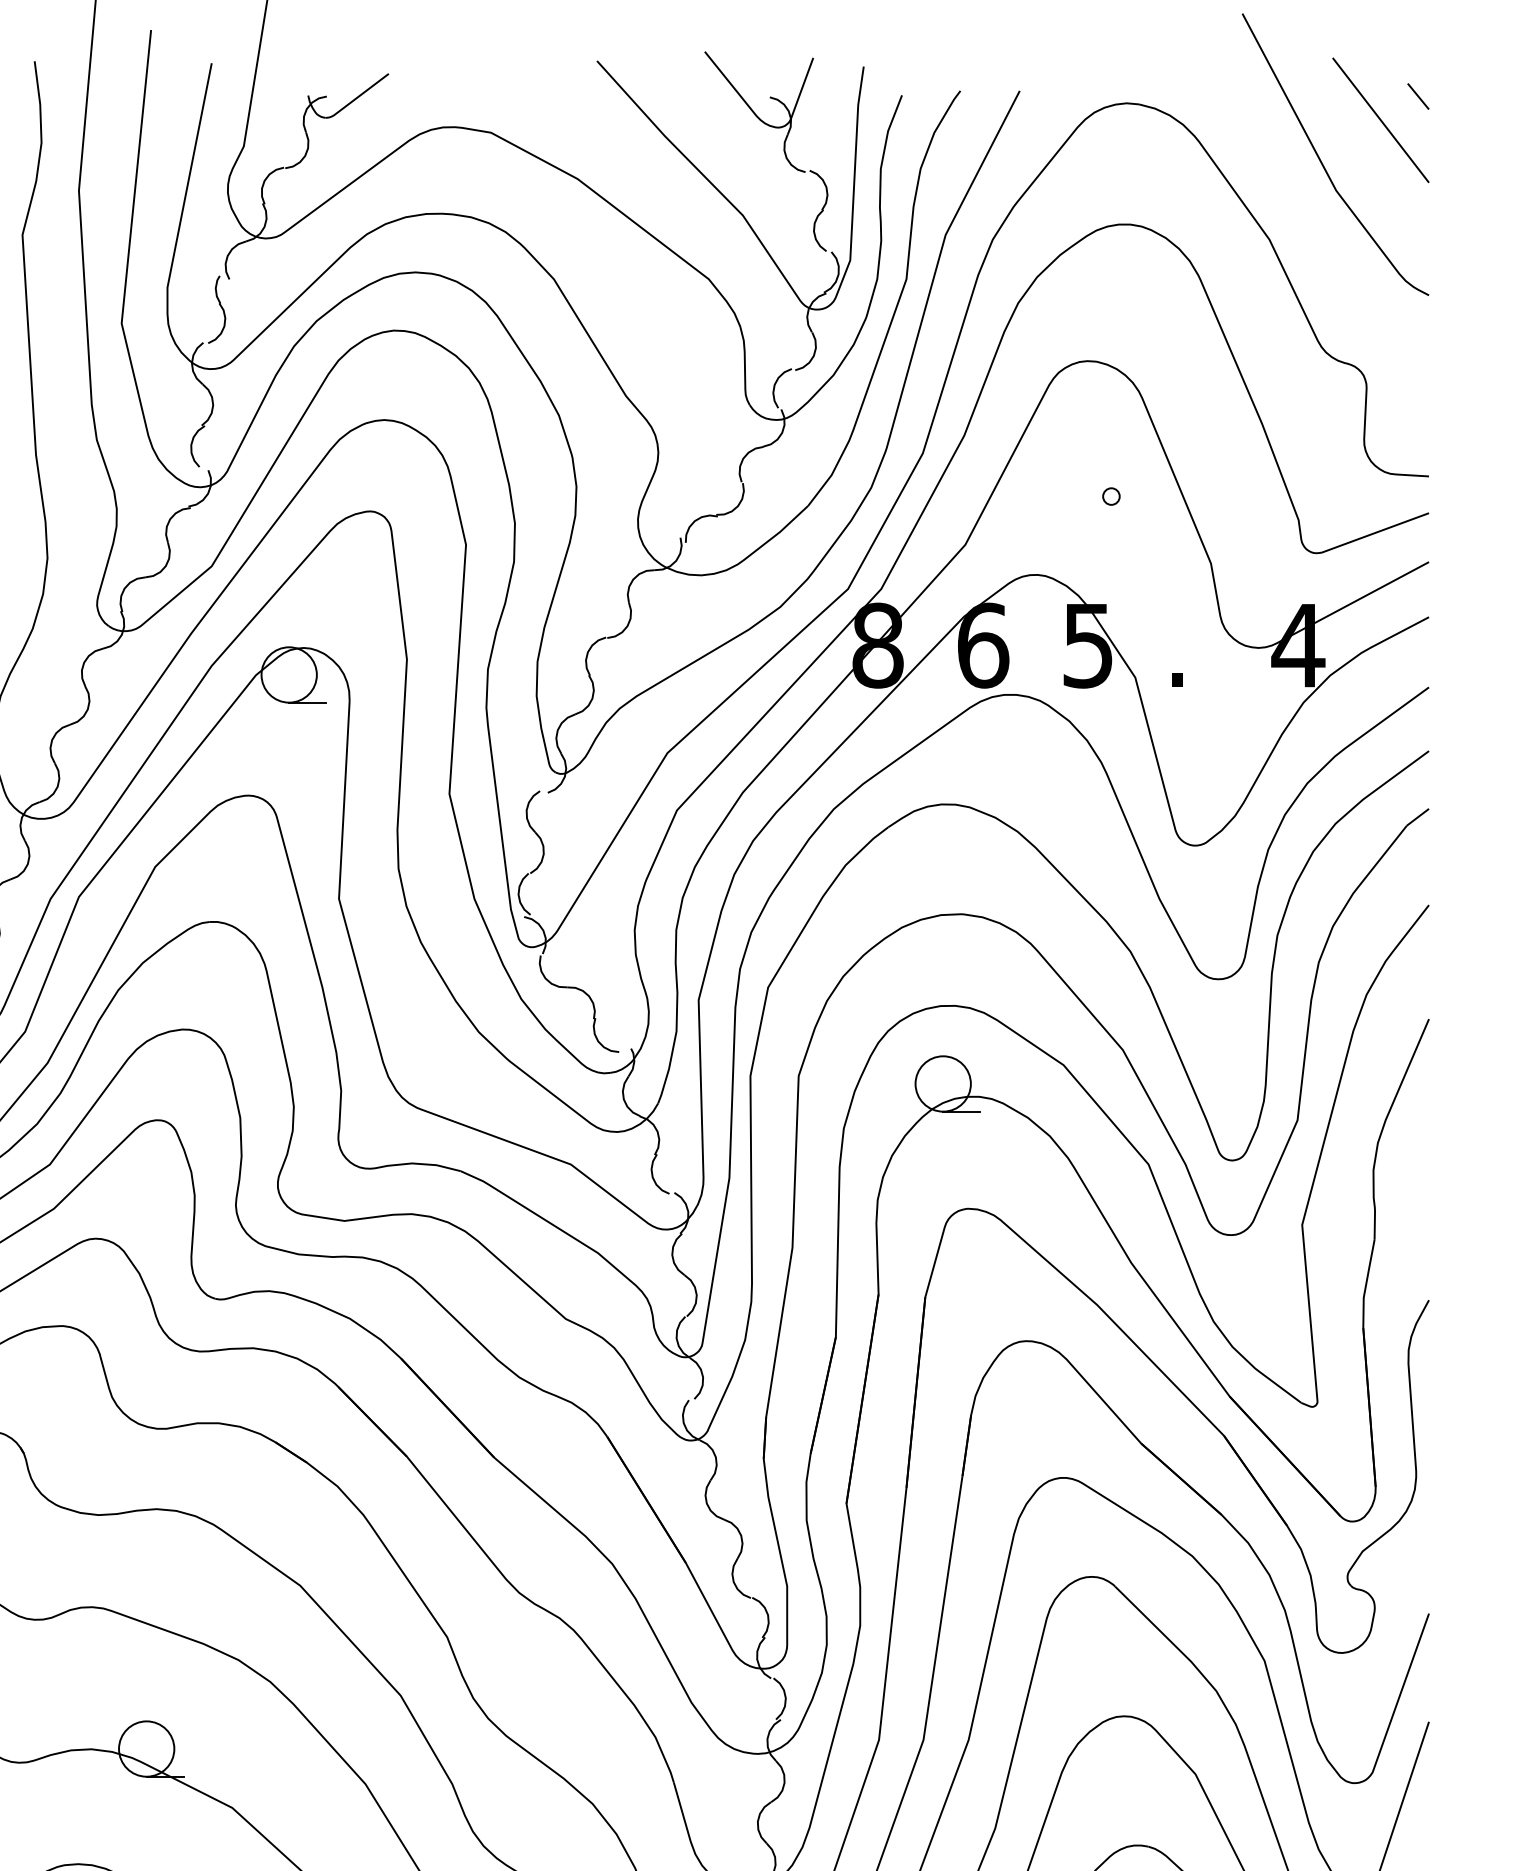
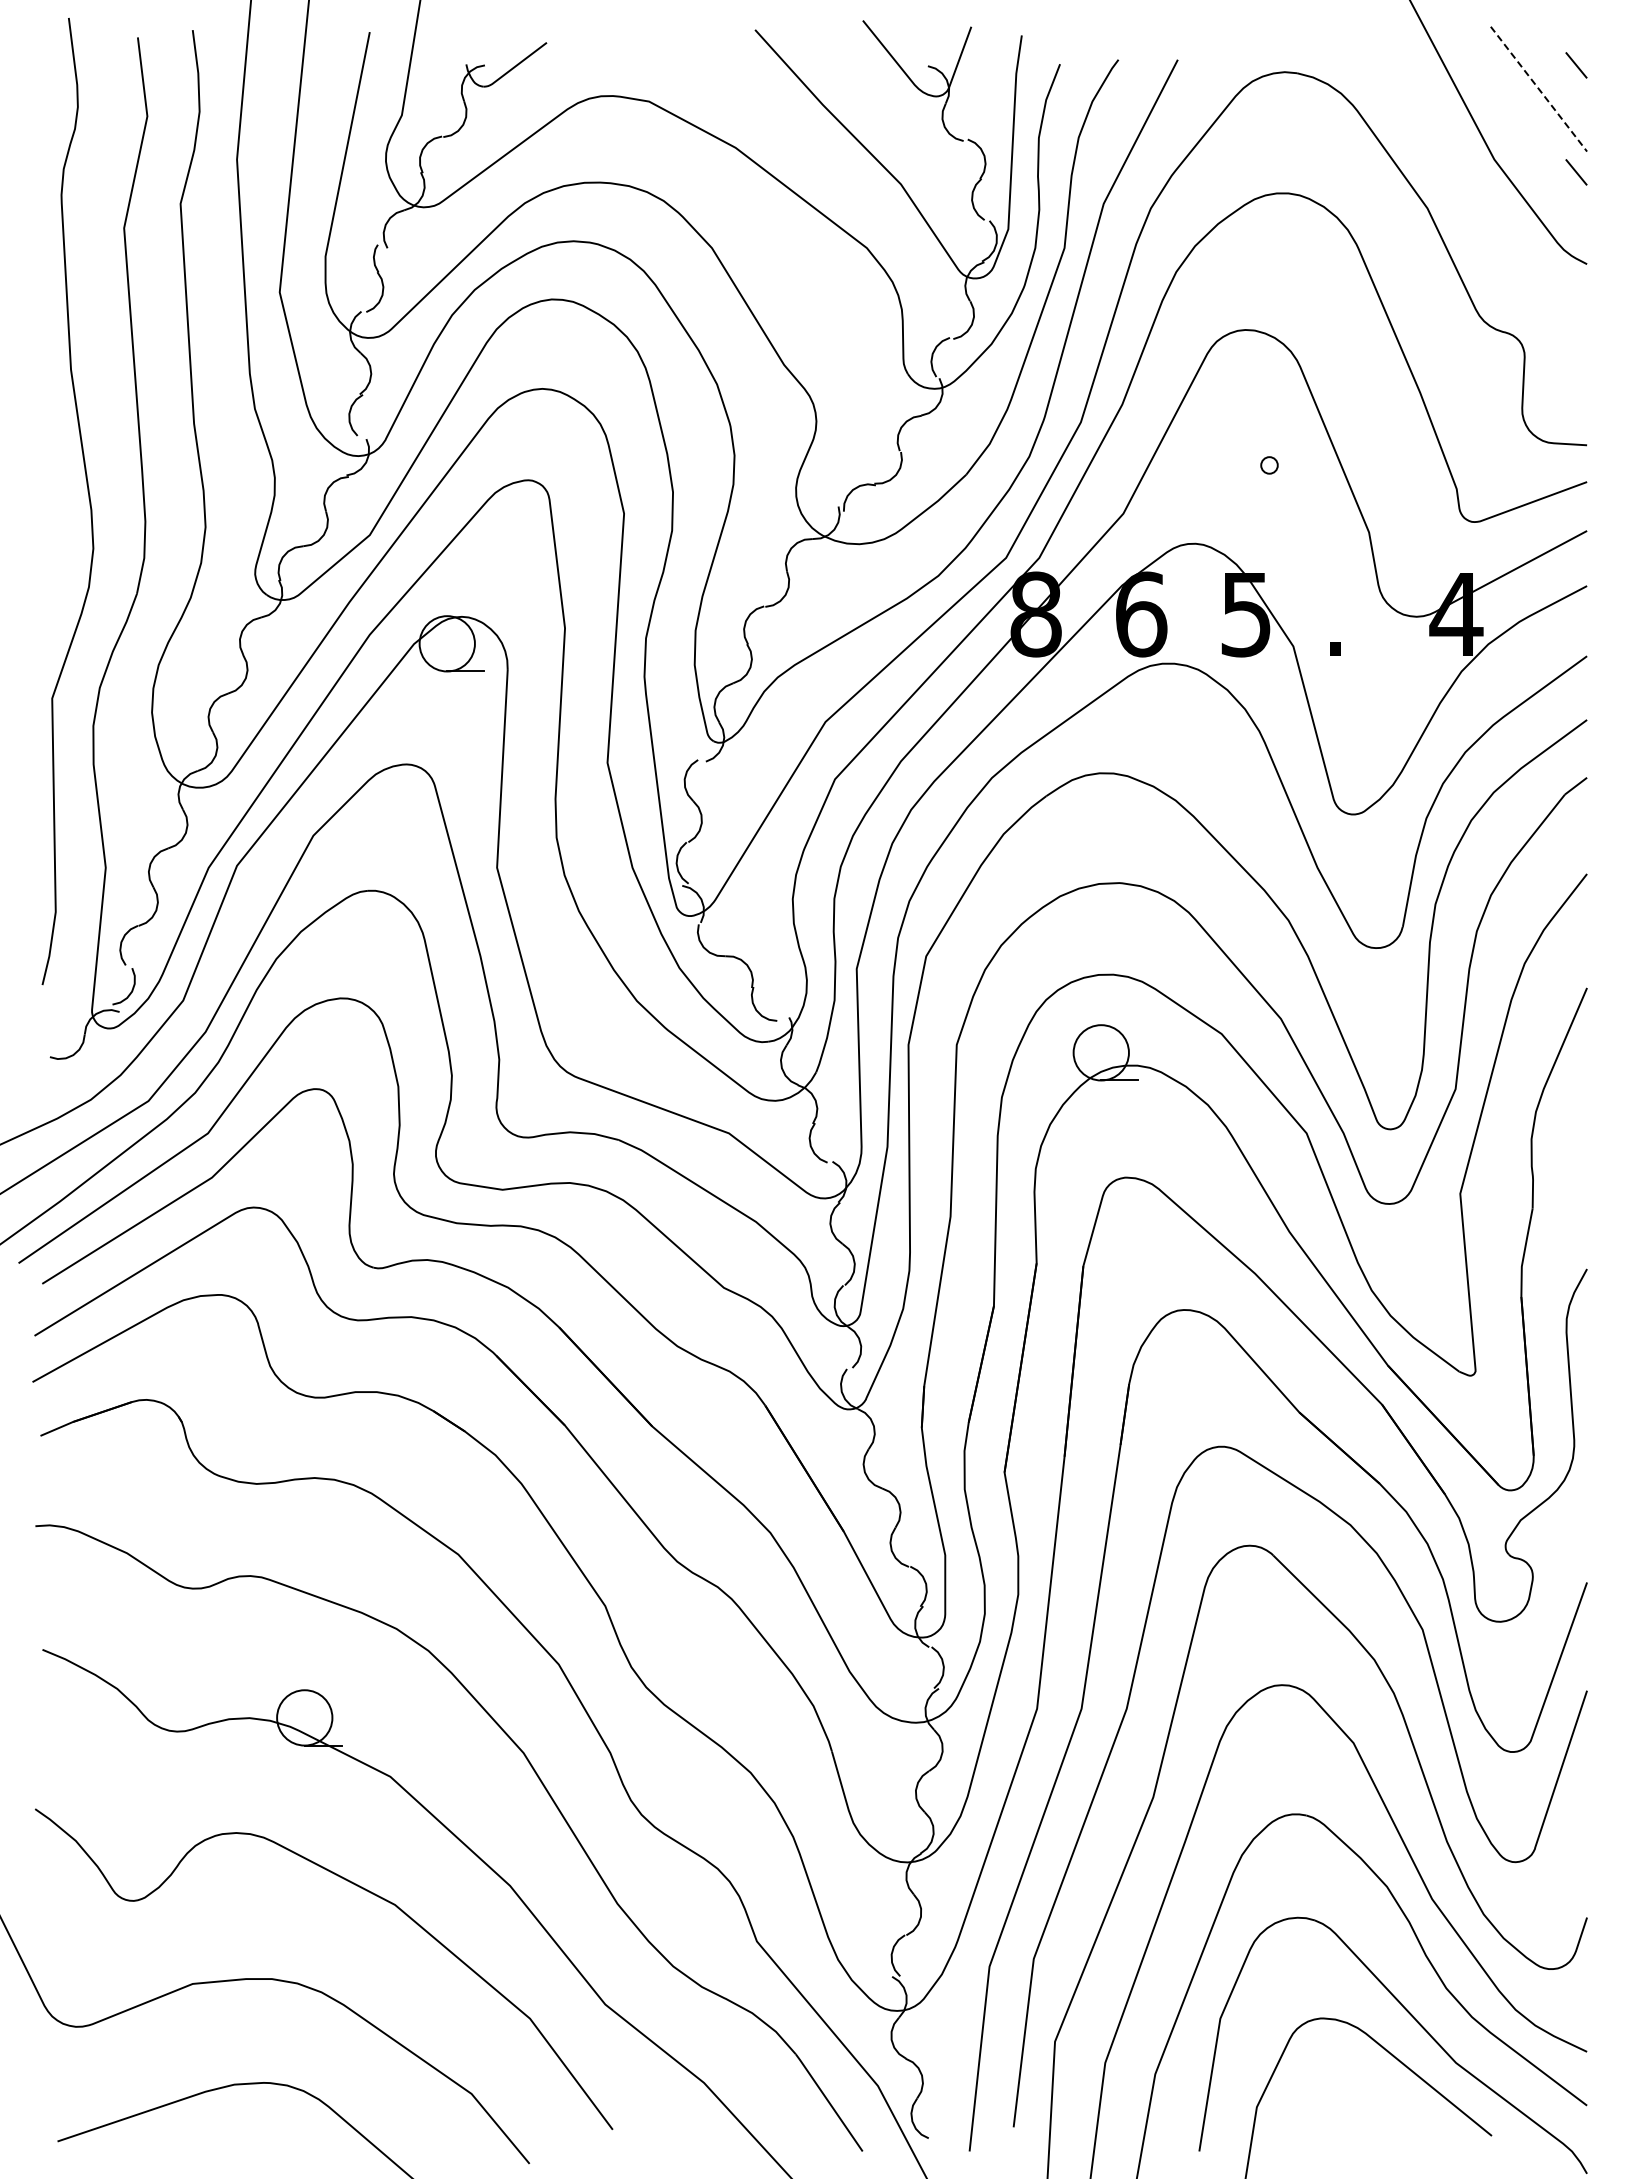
line: (1380, 120) -> (1538, 89), solid -> dashed
line: (1418, 203) -> (1576, 172), added

